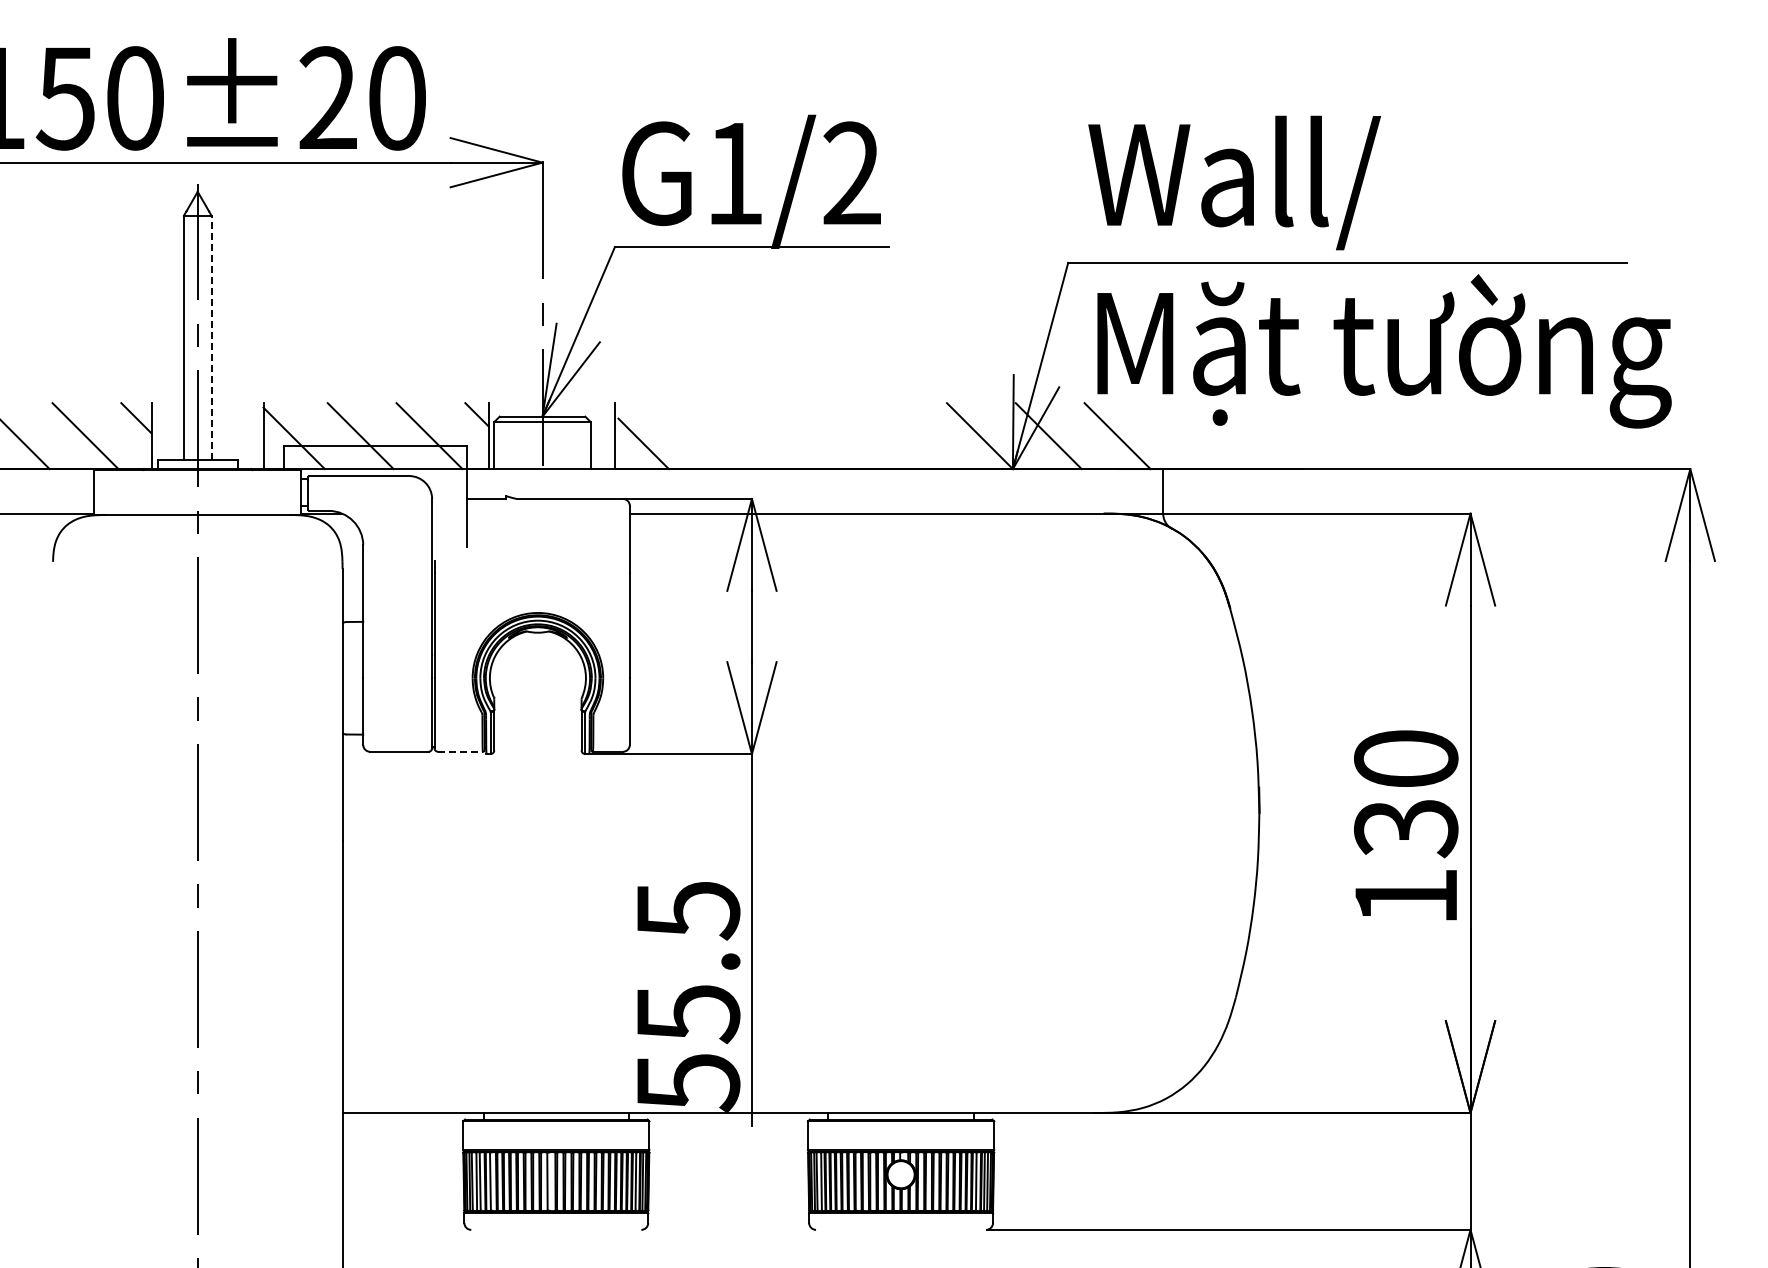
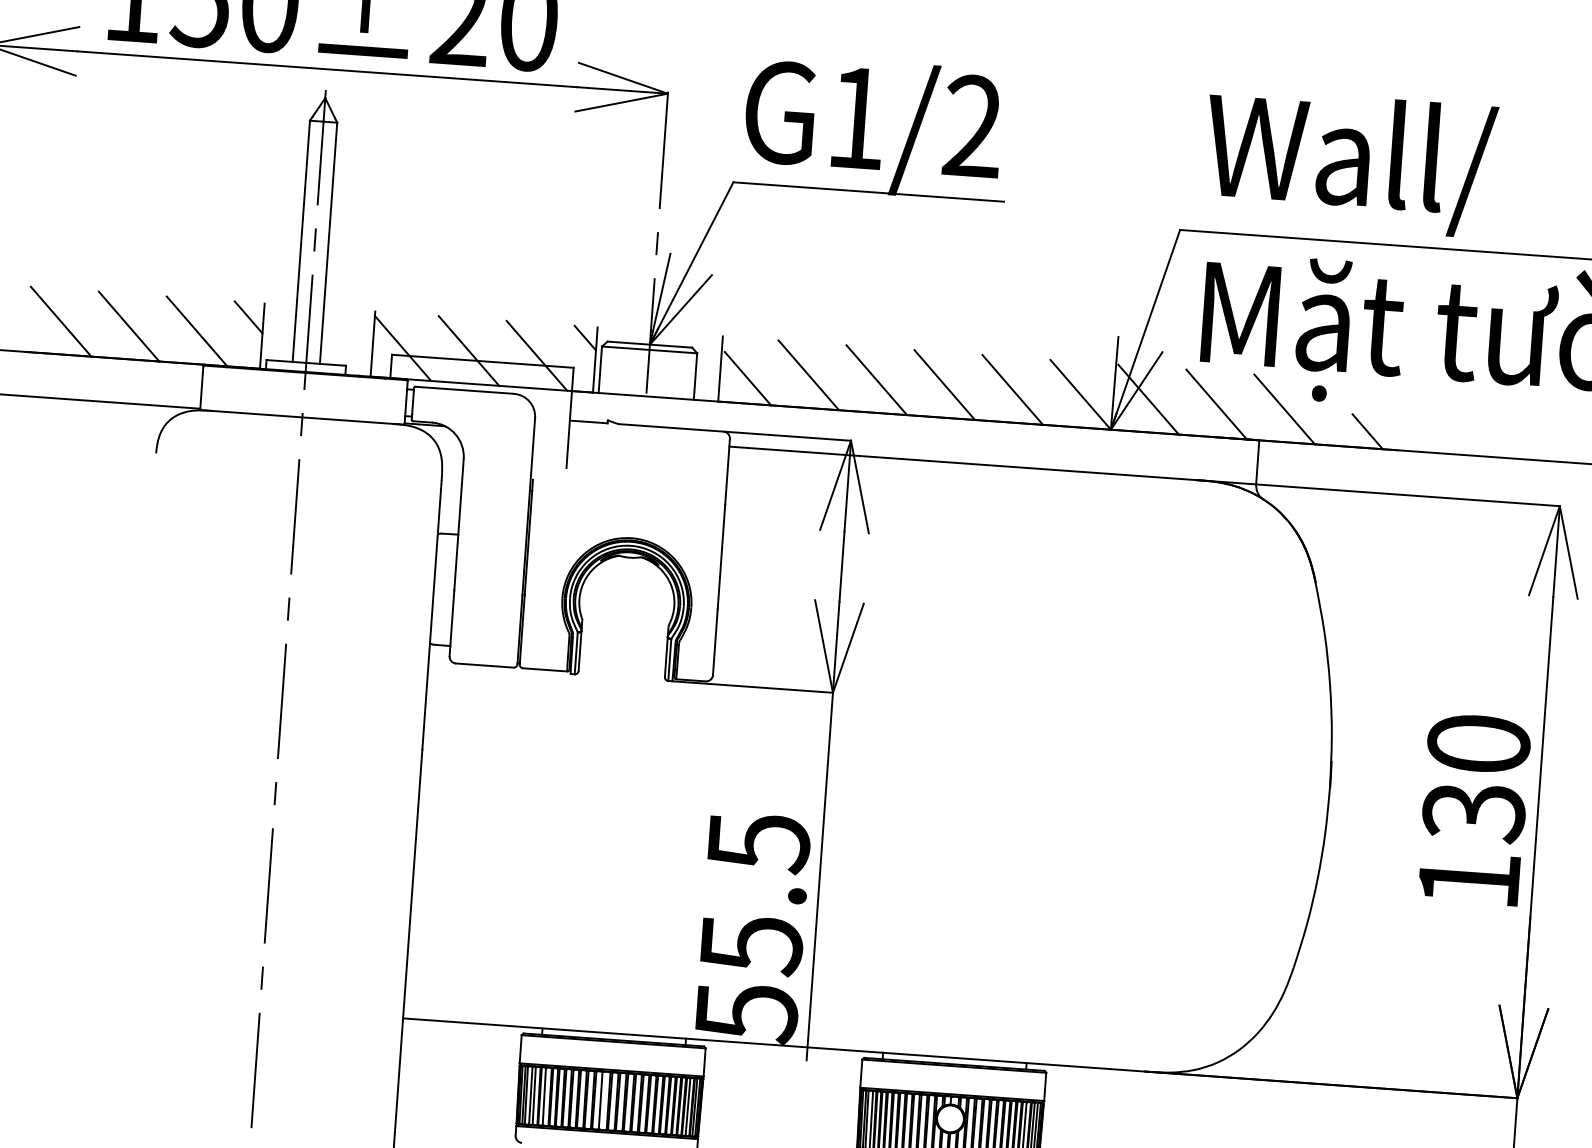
line: (211, 337) -> (328, 242), dashed -> solid
line: (704, 436) -> (808, 375), added
line: (773, 436) -> (876, 380), added
line: (842, 436) -> (944, 385), added
line: (911, 436) -> (1013, 390), added
line: (1186, 436) -> (1284, 409), added
line: (1271, 452) -> (1367, 431), added
line: (460, 751) -> (545, 669), dashed -> solid

